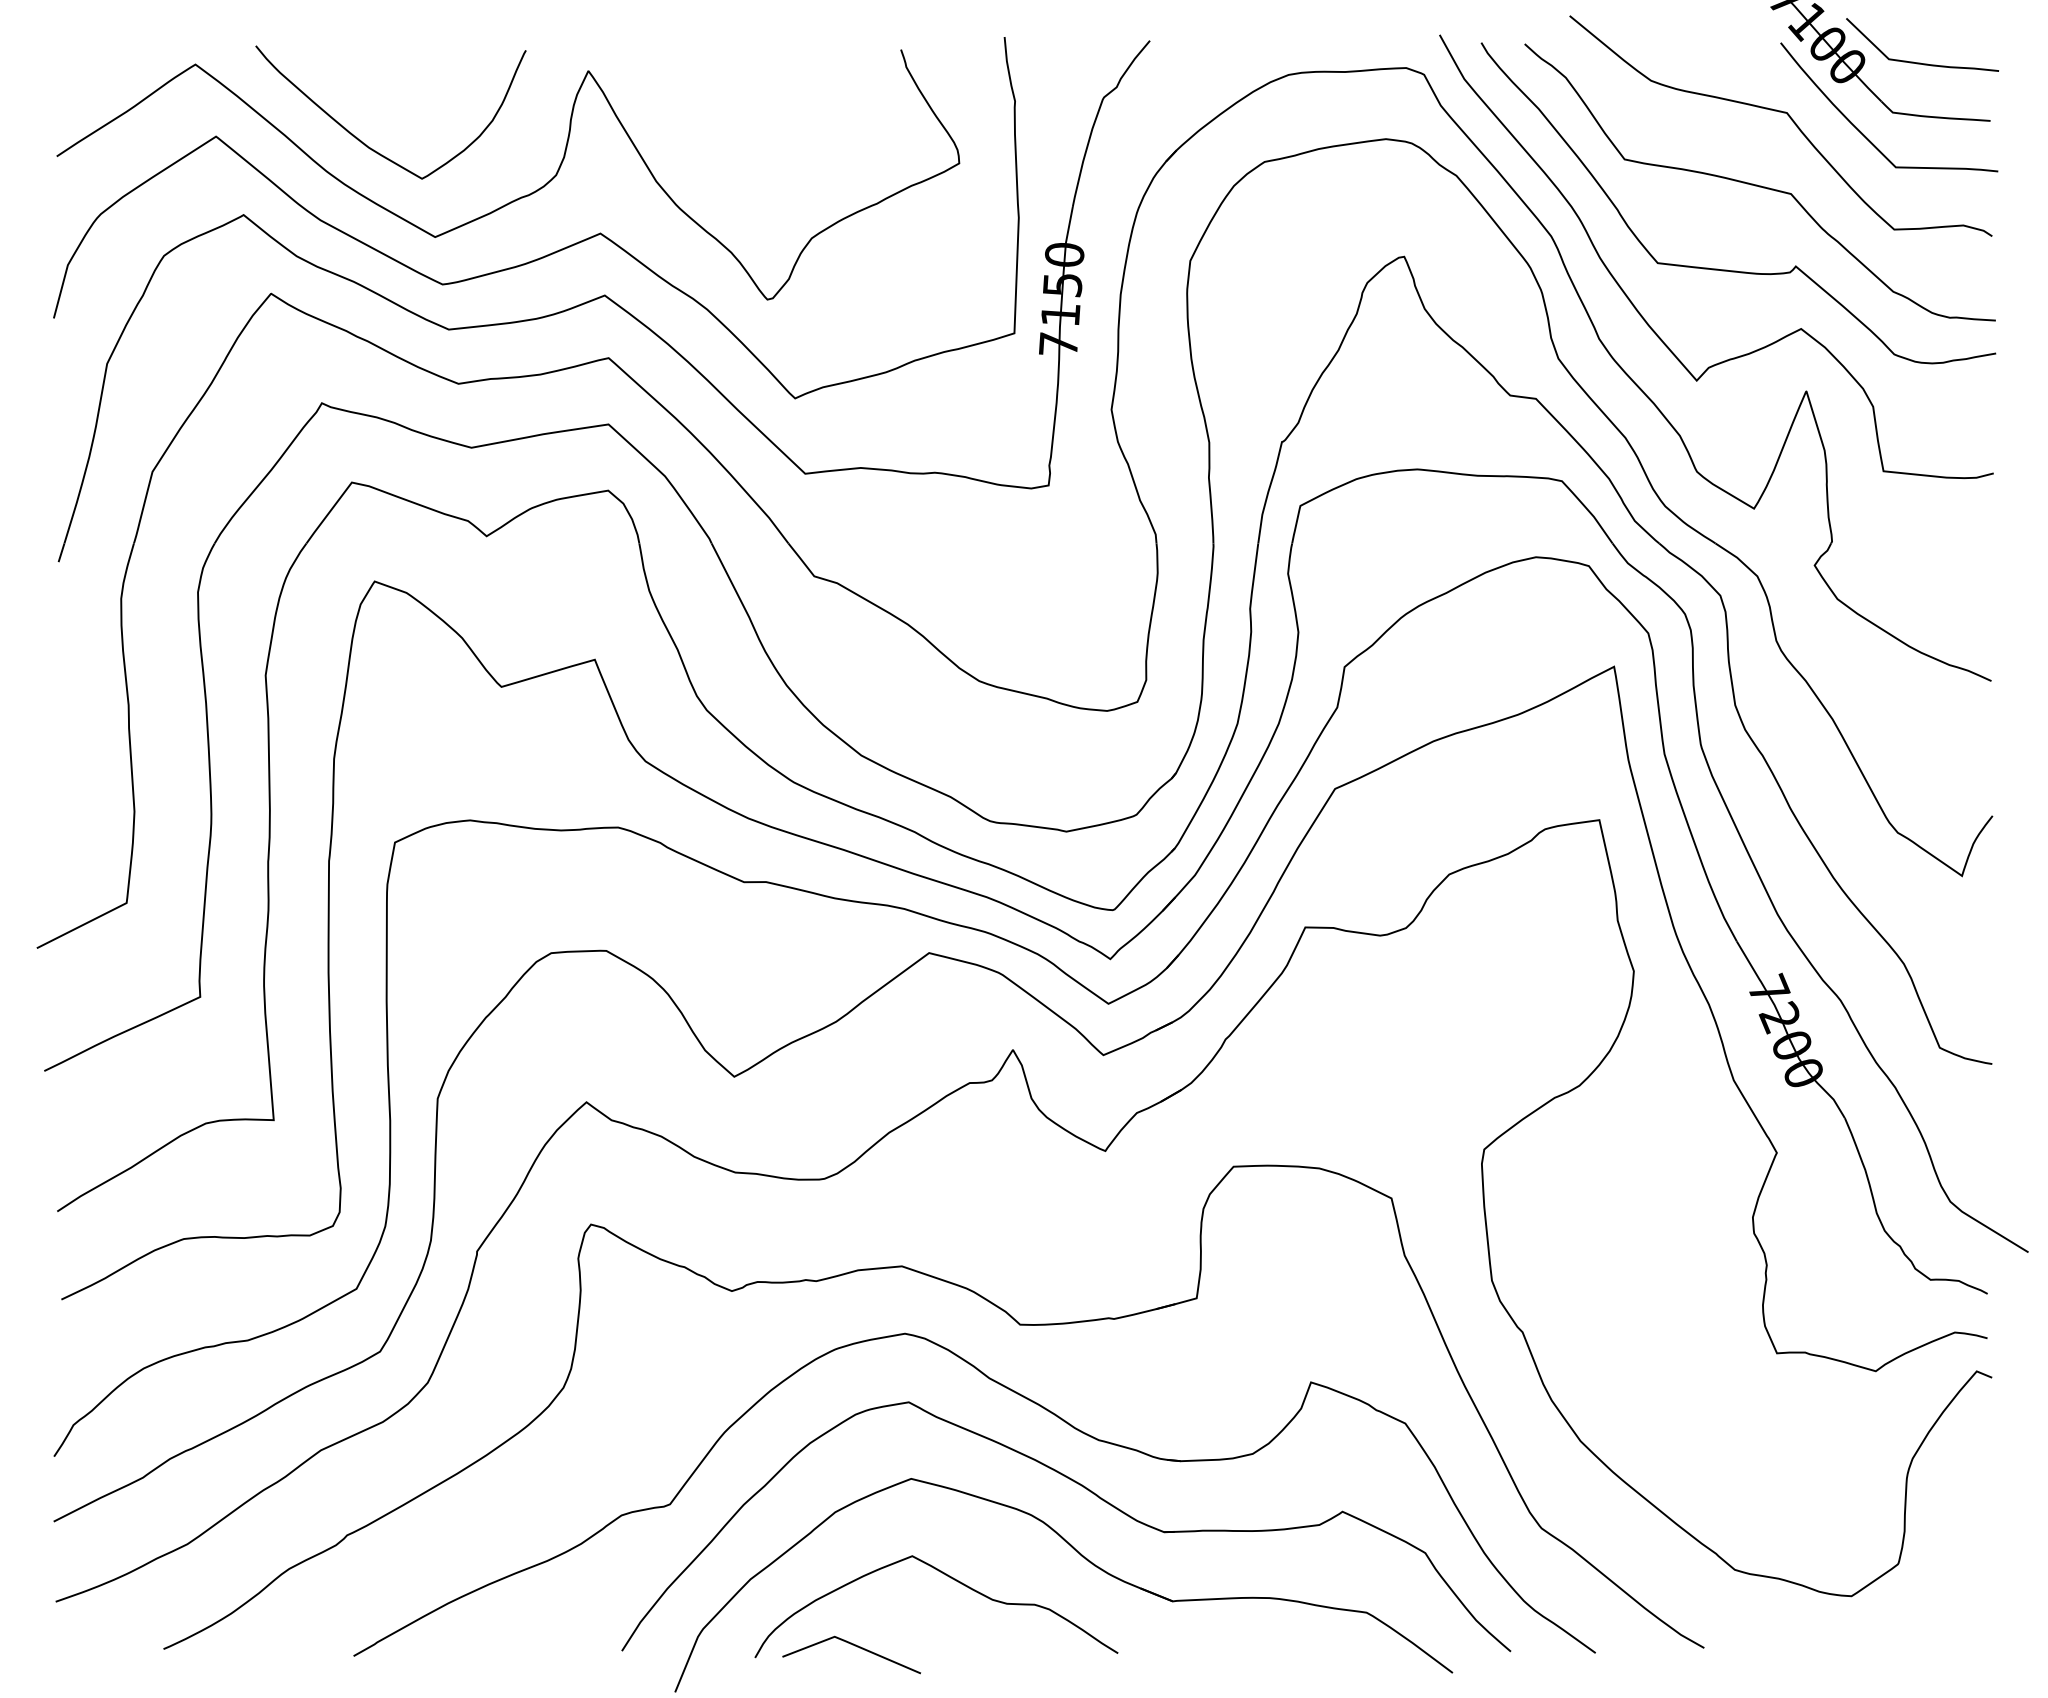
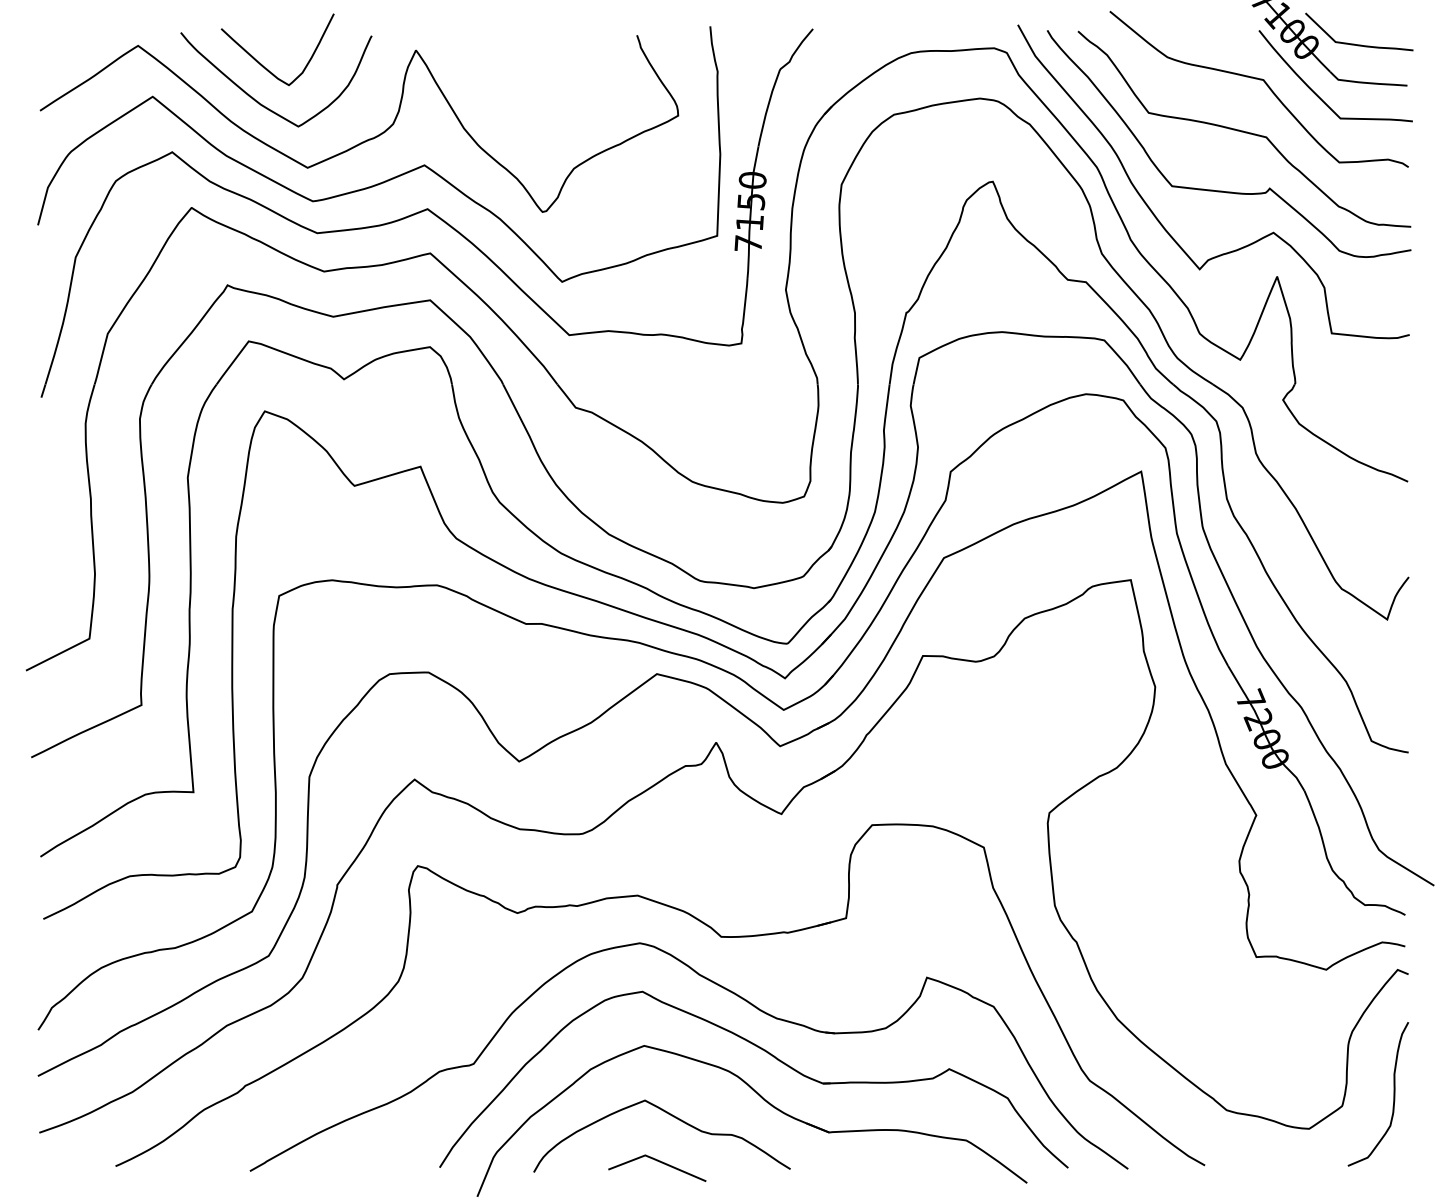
curve: (371, 91) -> (262, 64), added
curve: (1971, 1547) -> (1393, 1094), added
line: (855, 1646) -> (660, 1162), moved

